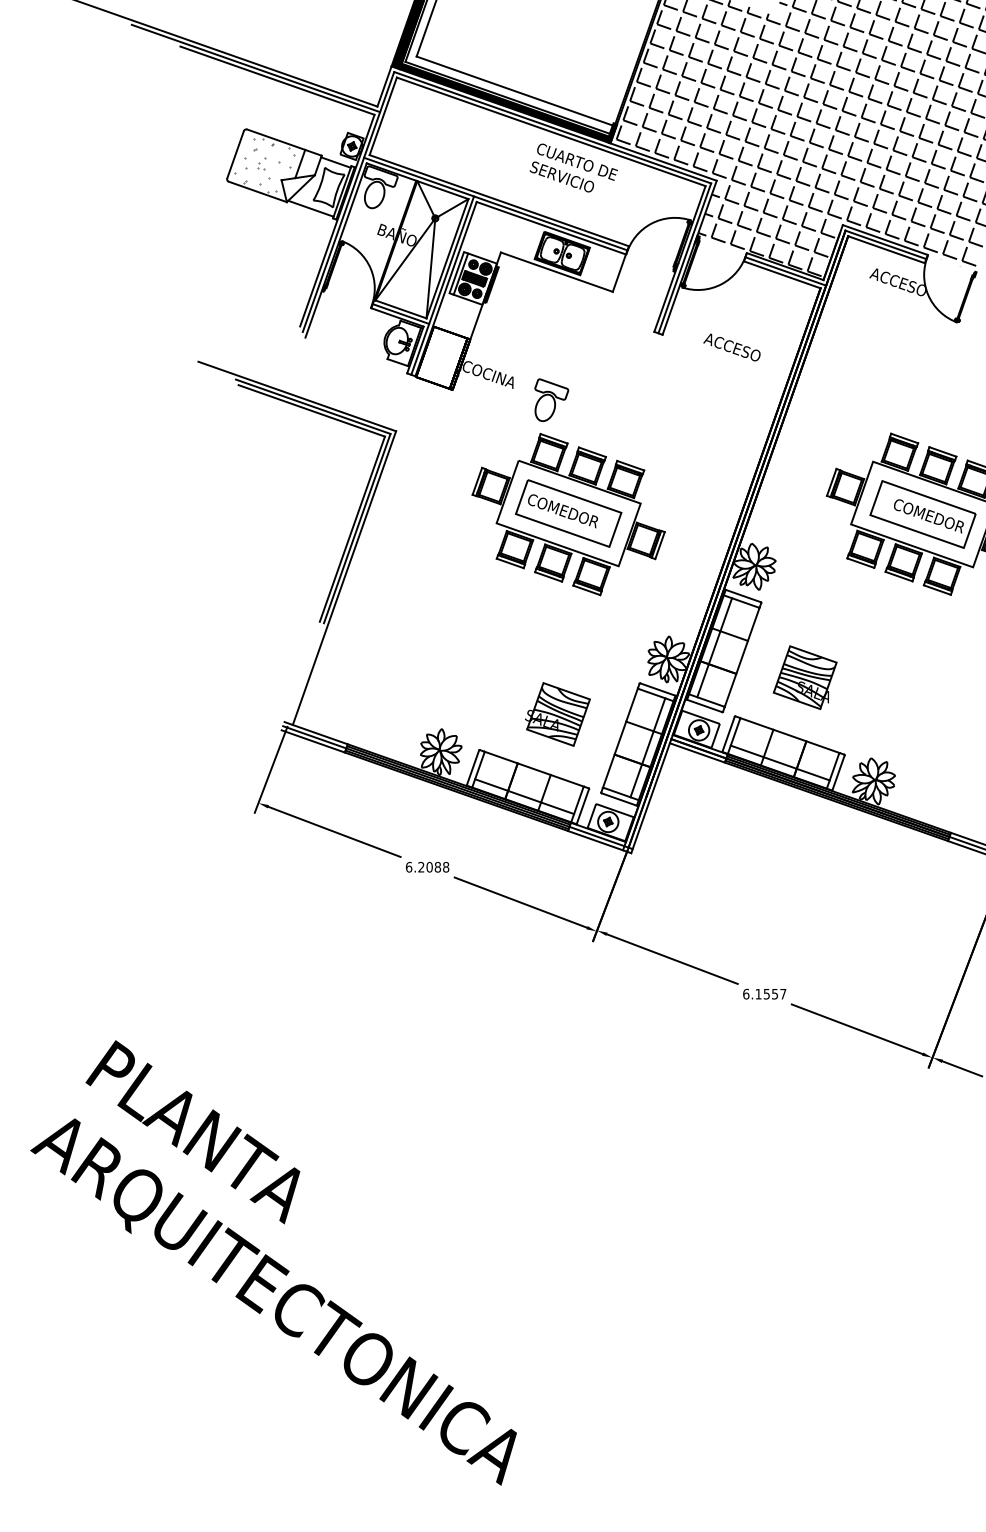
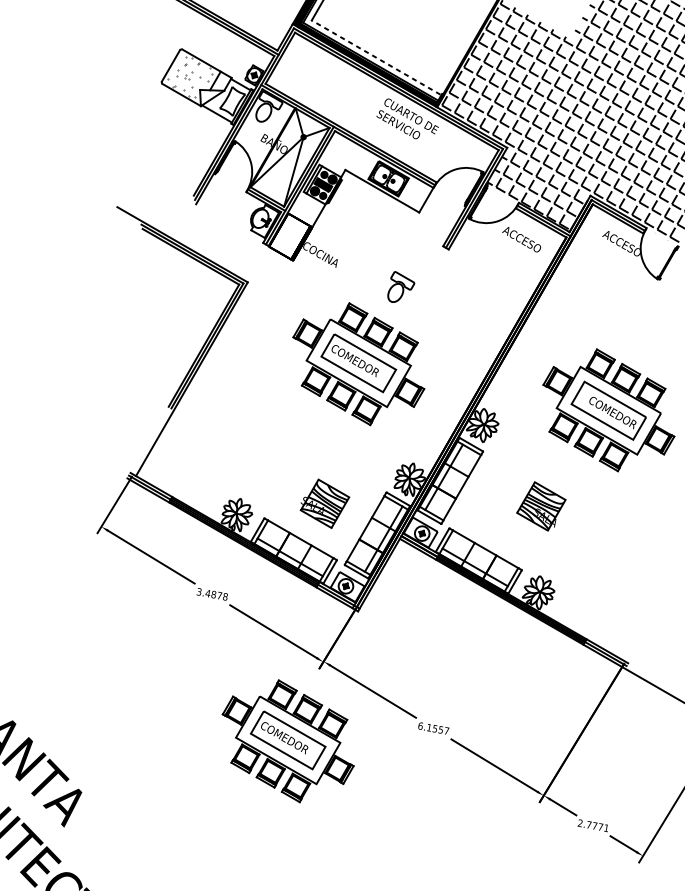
line: (513, 90) -> (375, 57), solid -> dashed
text: (731, 347) -> (521, 239), moved
part: (551, 400) -> (401, 288), moved
part: (804, 677) -> (540, 506), moved
text: (423, 866) -> (209, 593), 6.2088 -> 3.4878
part: (568, 1048) -> (287, 740), added

